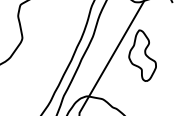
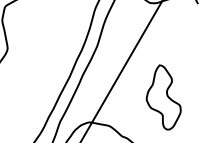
part: (142, 55) -> (163, 97), moved

